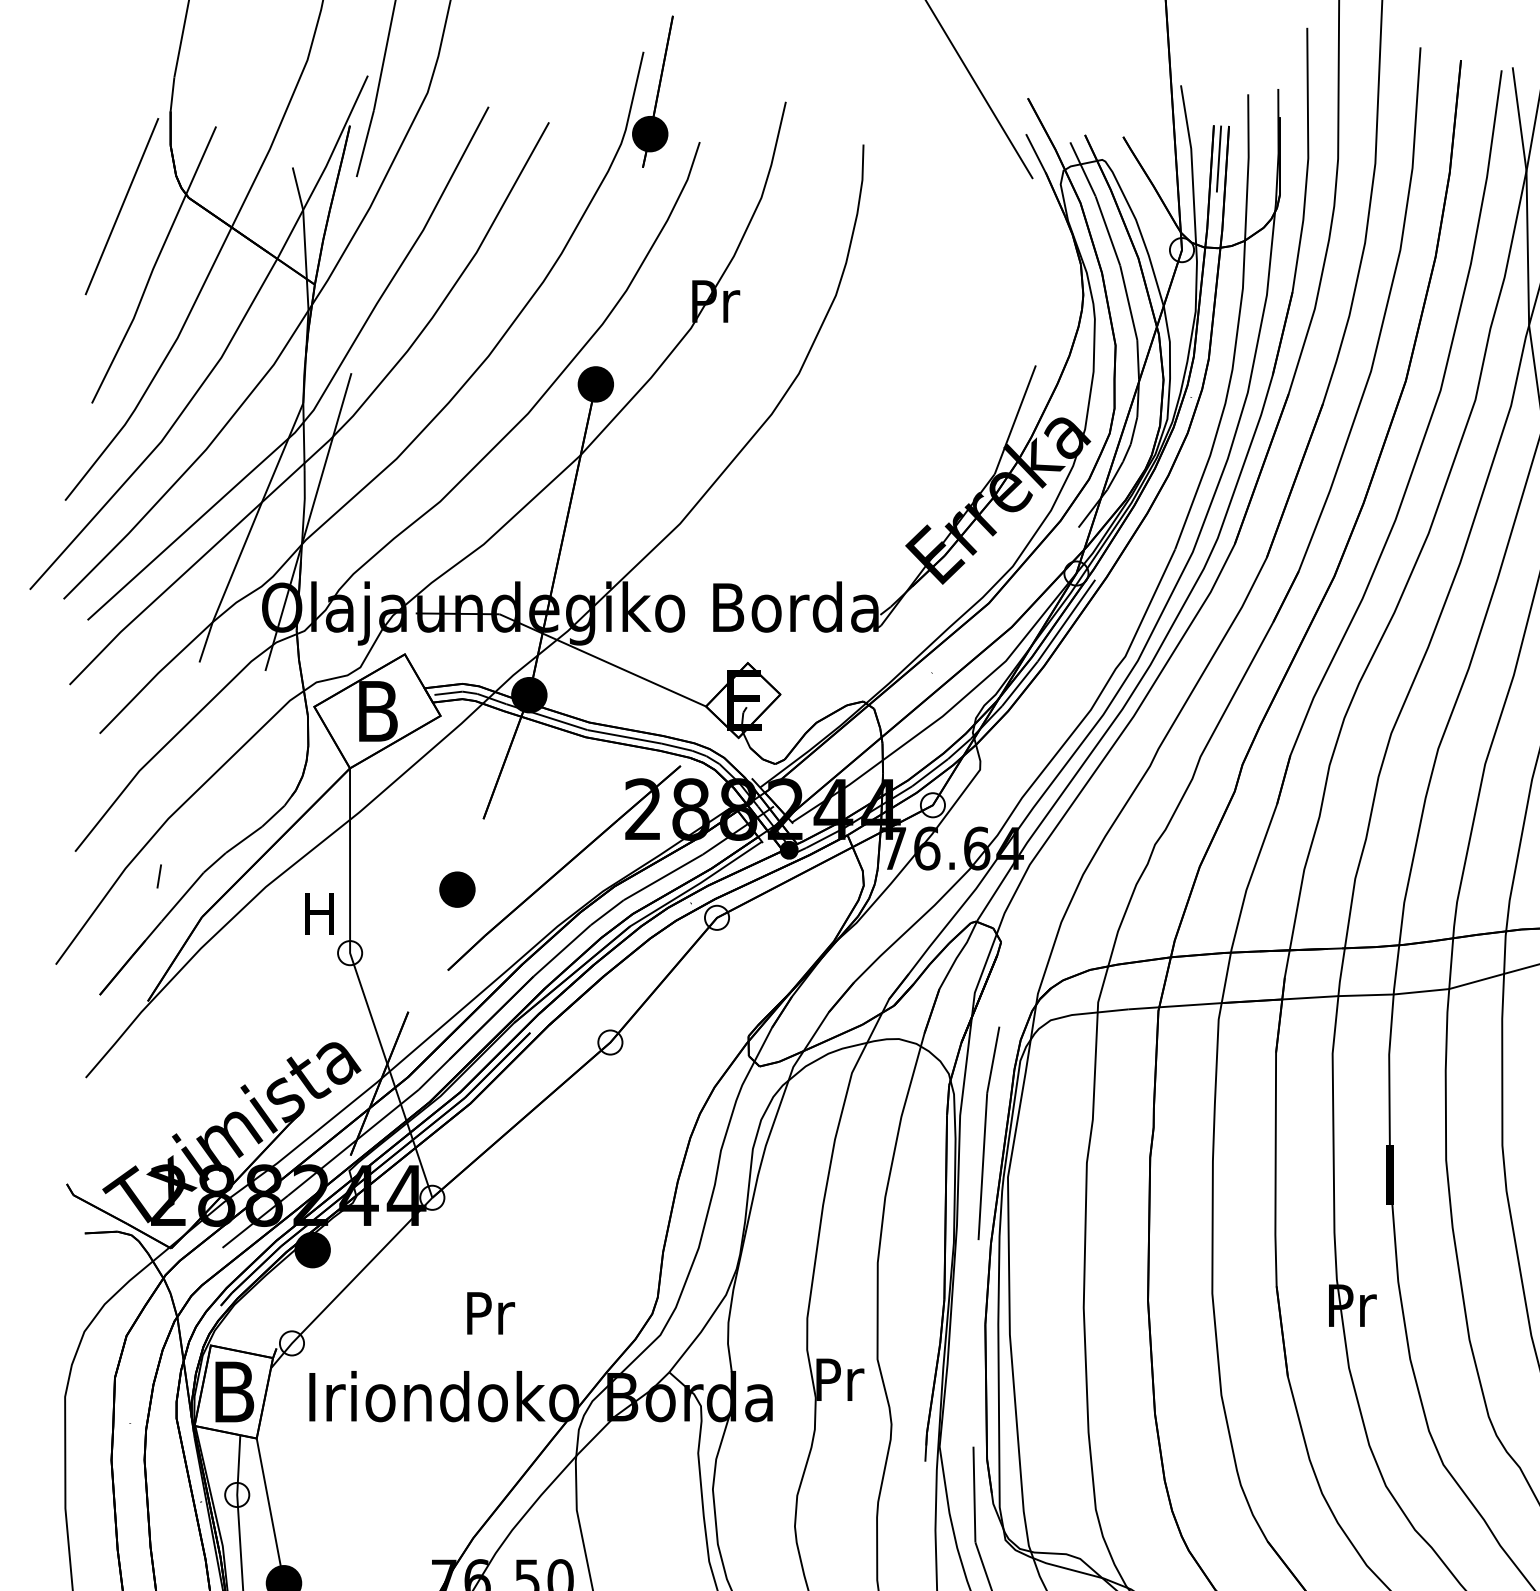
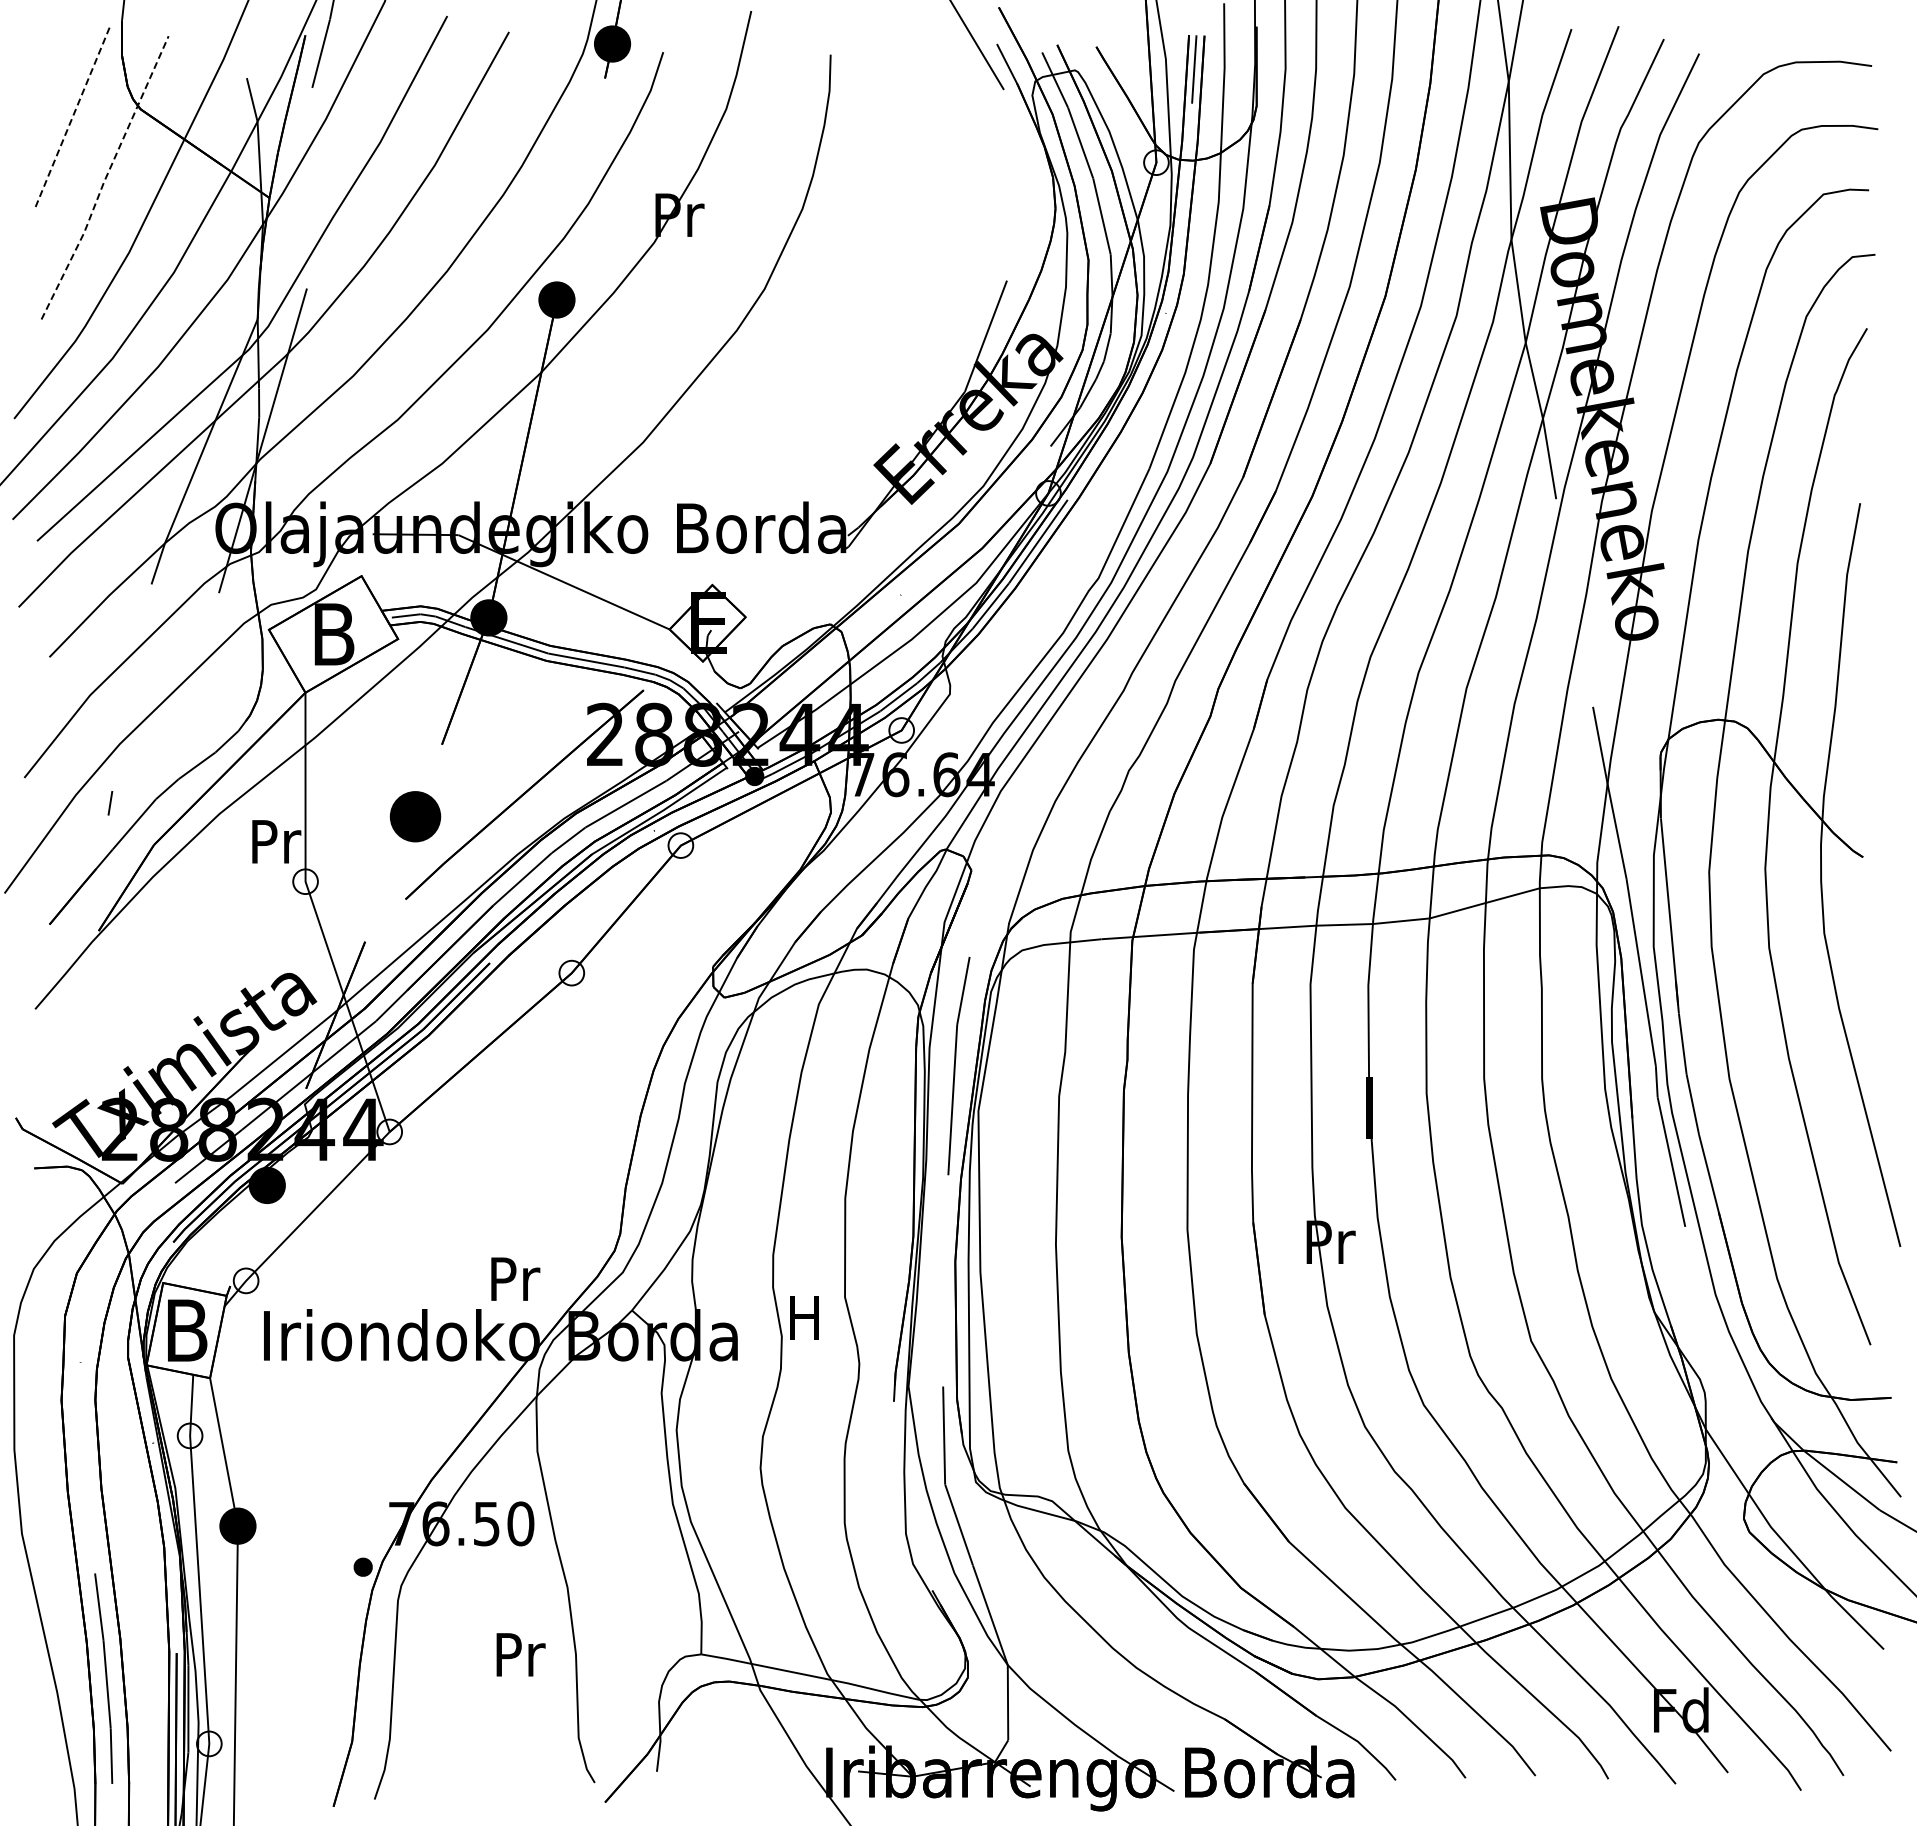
line: (122, 206) -> (72, 118), solid -> dashed
line: (154, 266) -> (105, 179), solid -> dashed
part: (456, 889) -> (414, 816), size x1.4
text: (321, 913) -> (276, 841), H -> Pr
text: (490, 1312) -> (515, 1278), moved
text: (839, 1379) -> (806, 1317), Pr -> H

